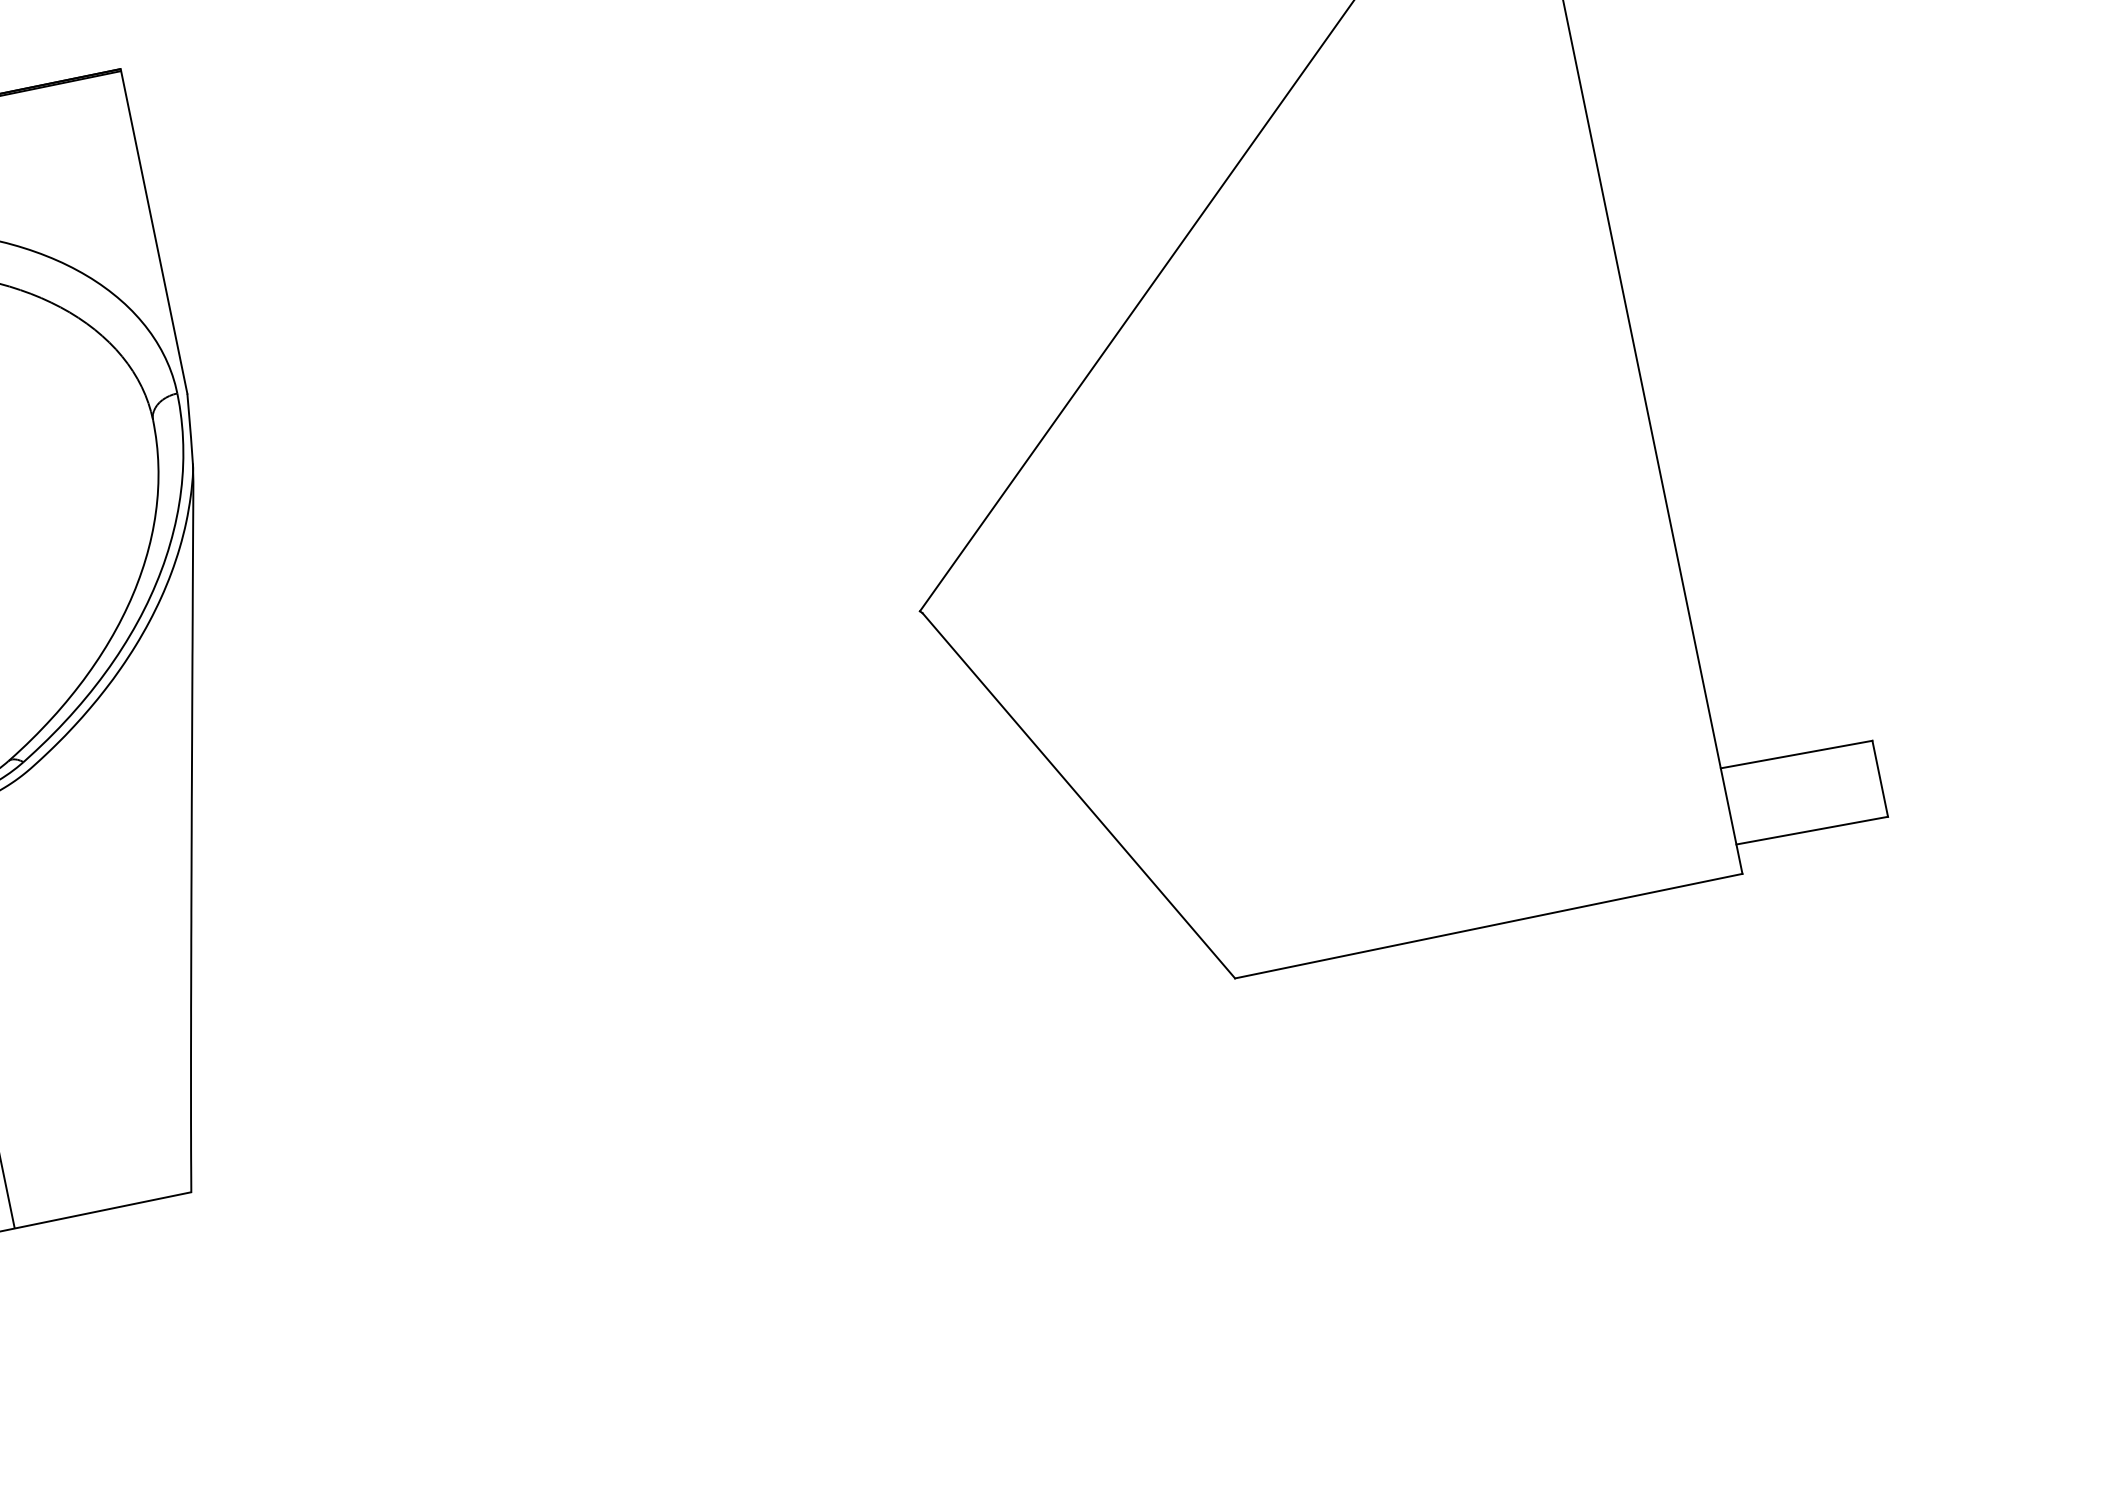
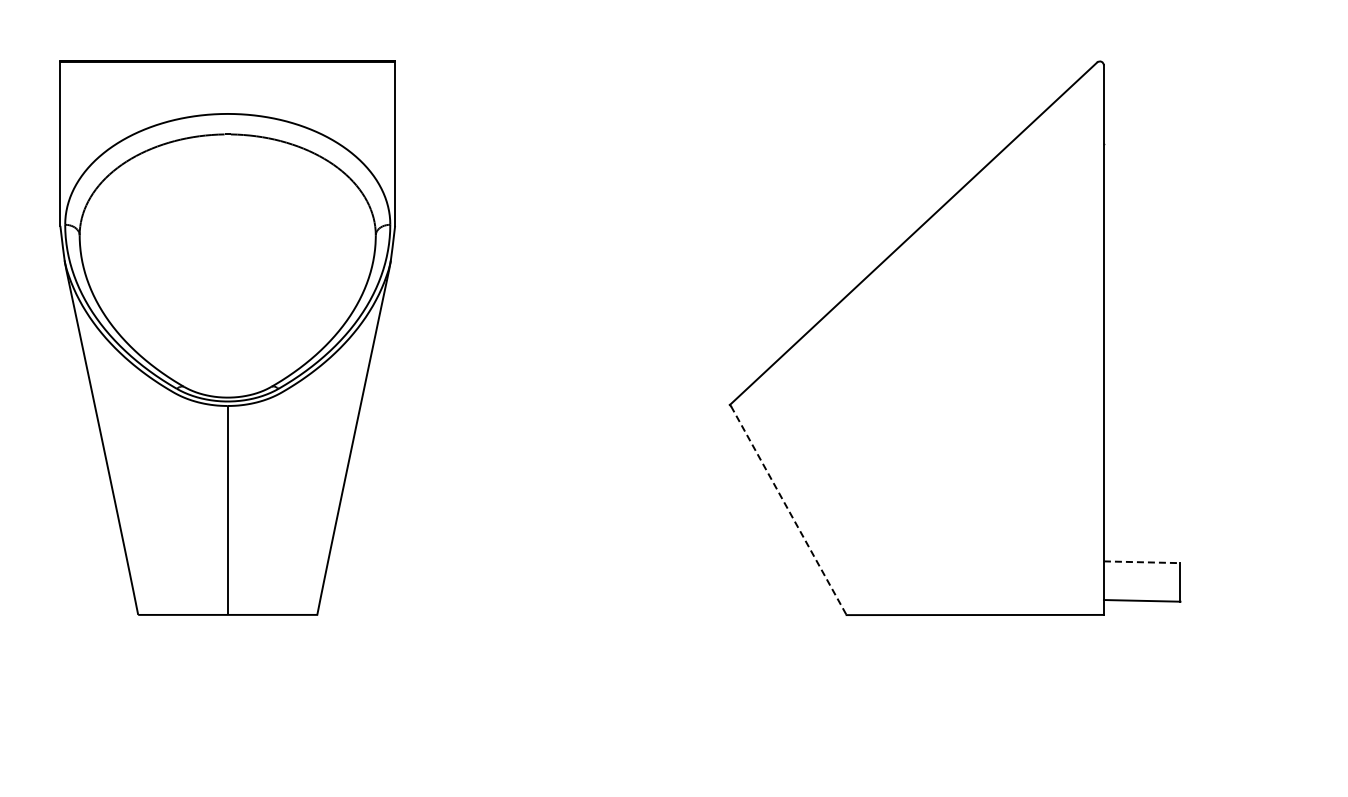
line: (1797, 754) -> (1142, 562), solid -> dashed
line: (1080, 797) -> (789, 511), solid -> dashed

